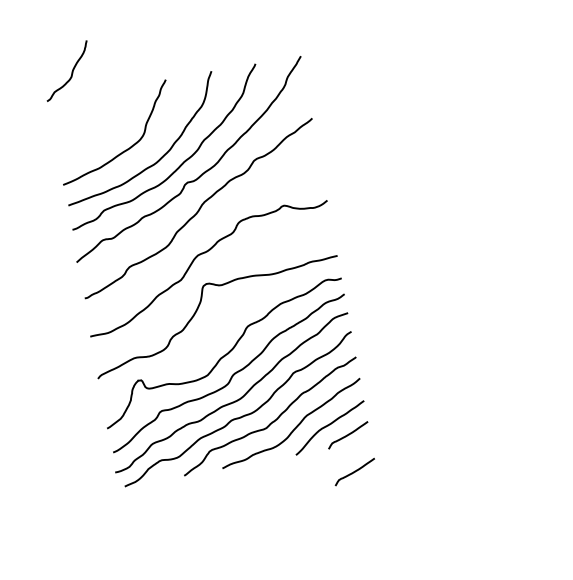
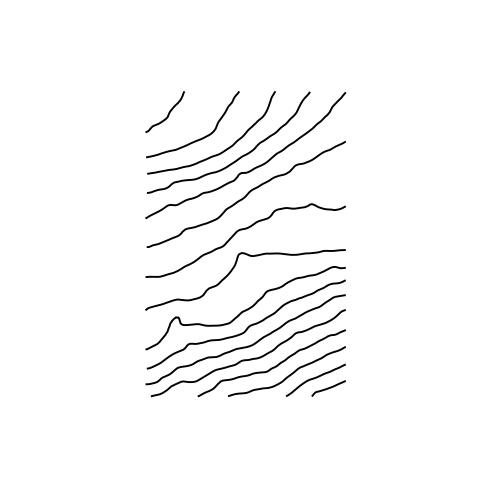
curve: (71, 70) -> (168, 112), moved
curve: (354, 472) -> (328, 417), removed

